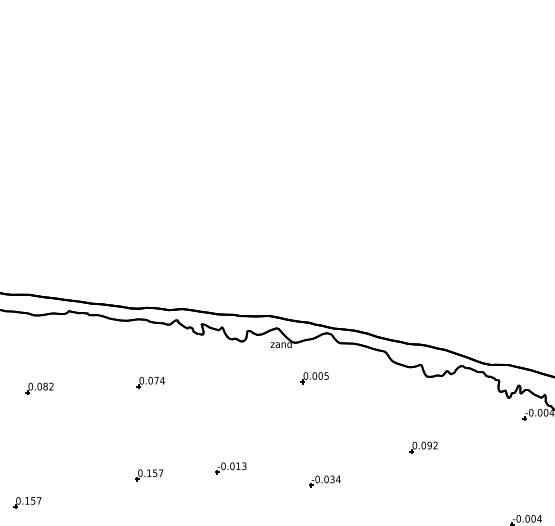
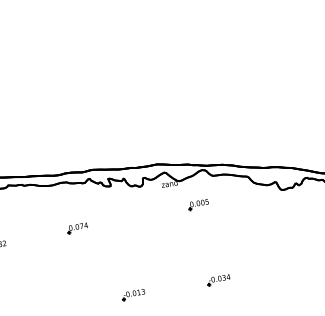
part: (423, 447) -> (287, 242), removed
part: (230, 468) -> (133, 295), moved
part: (149, 475) -> (88, 297), removed

